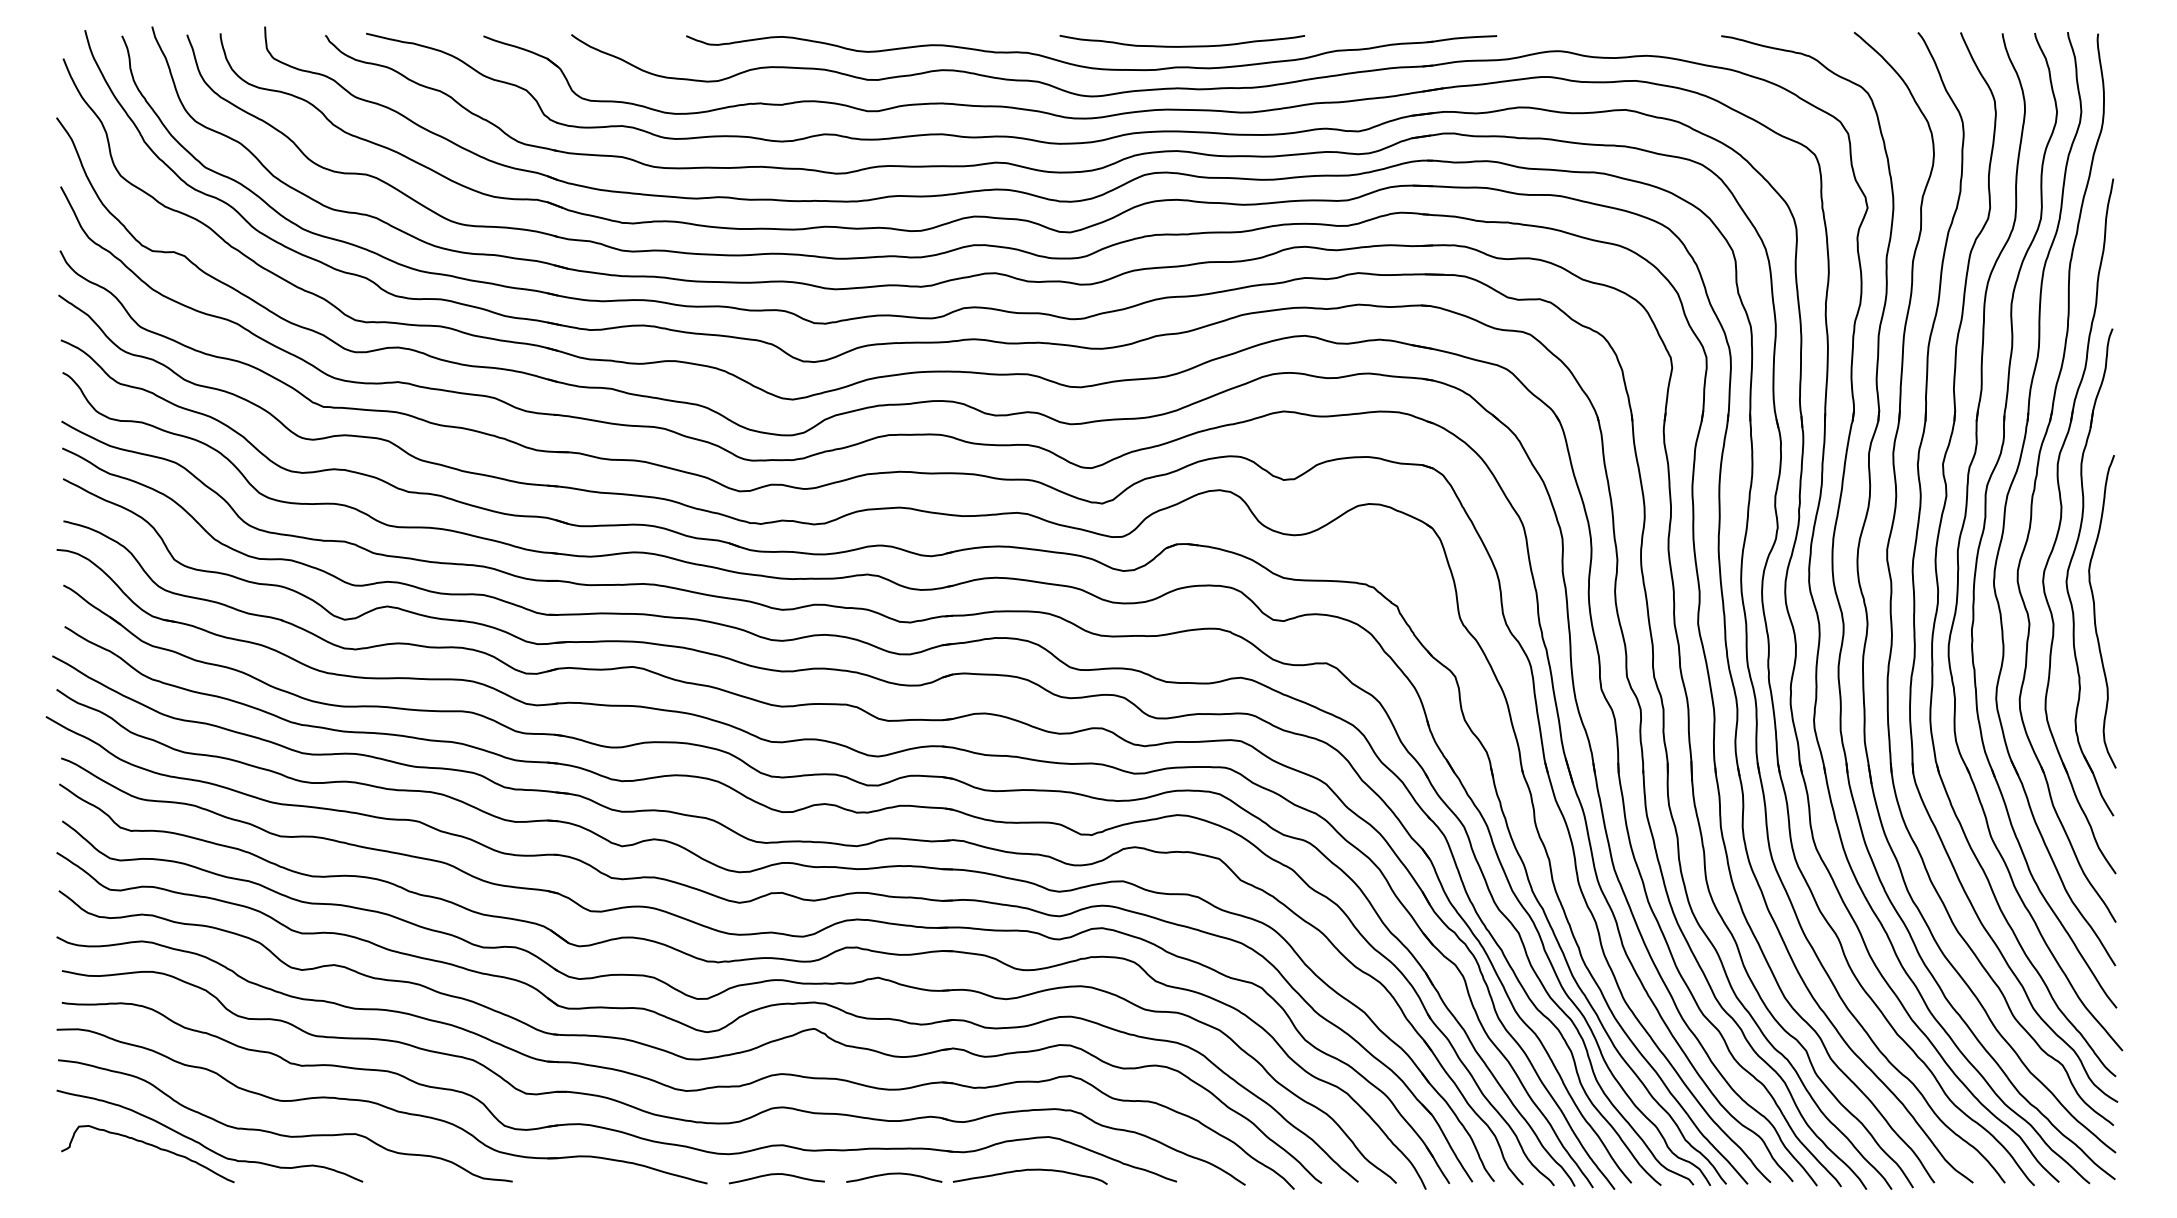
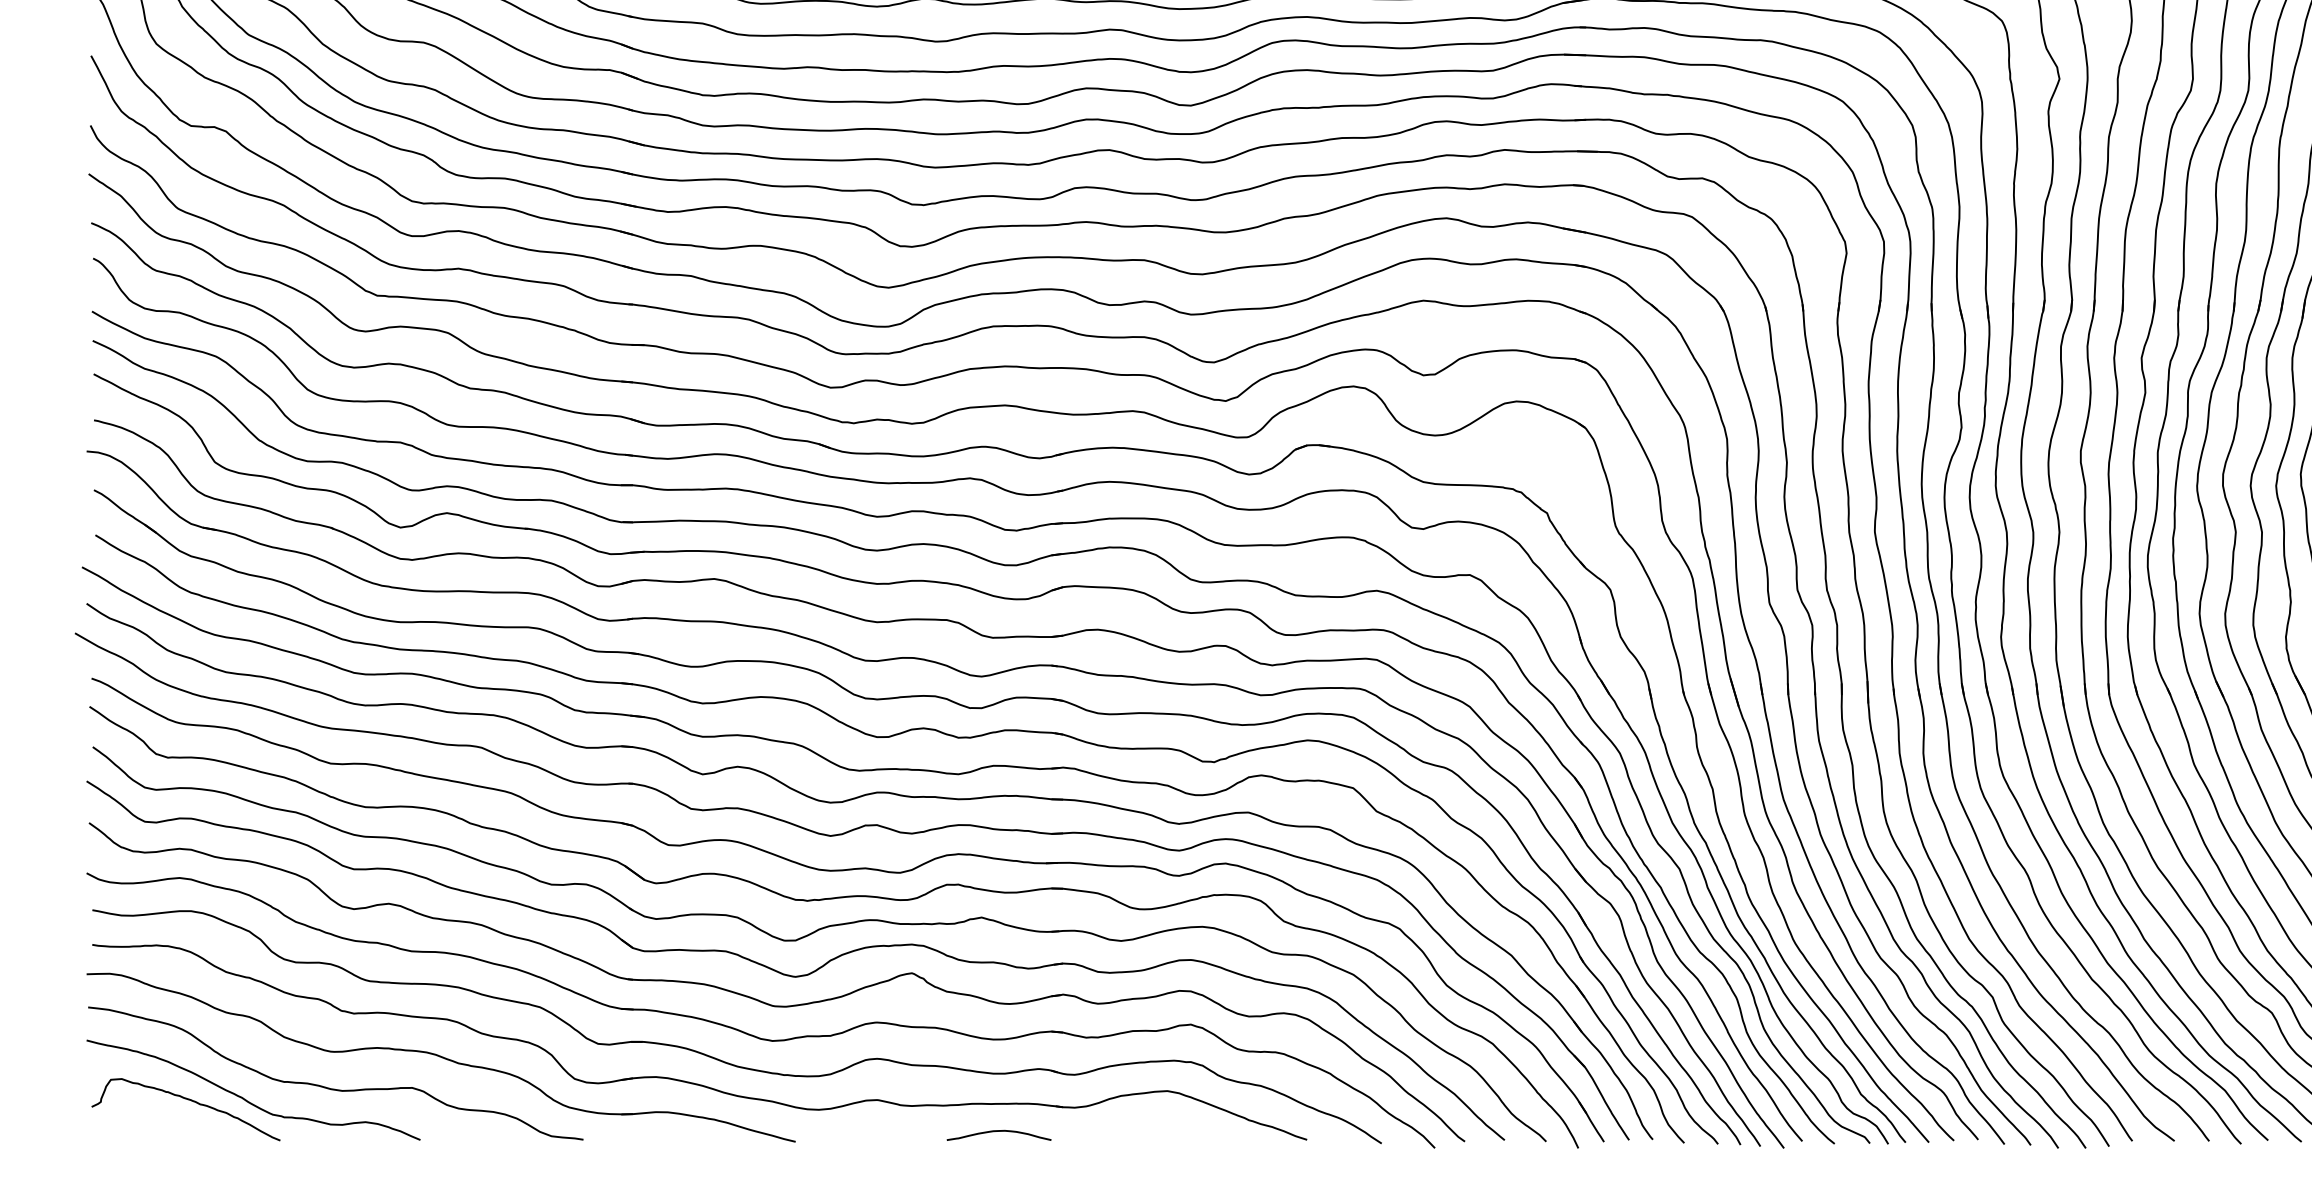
curve: (1030, 1170) -> (1147, 1127), removed
curve: (774, 1175) -> (868, 1133), removed

